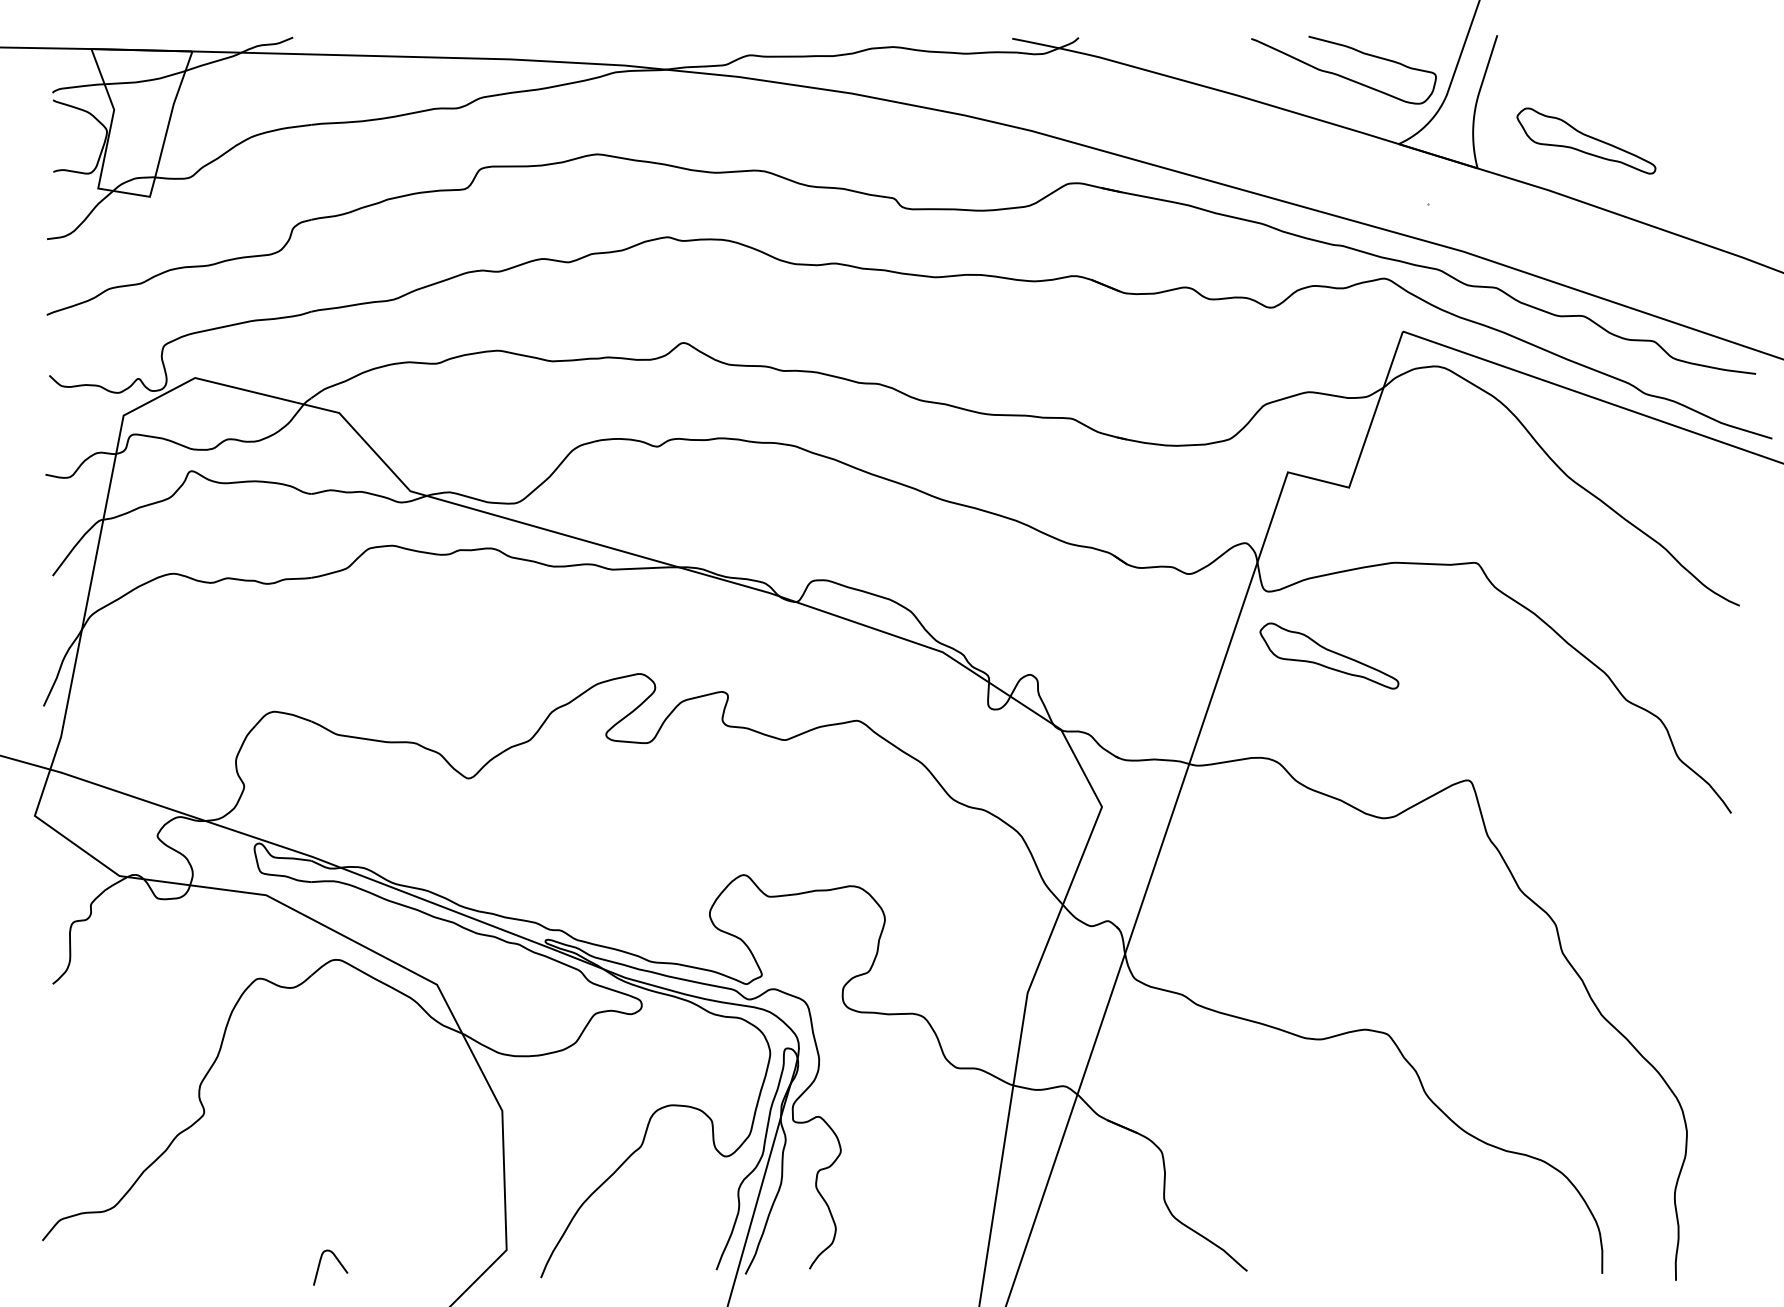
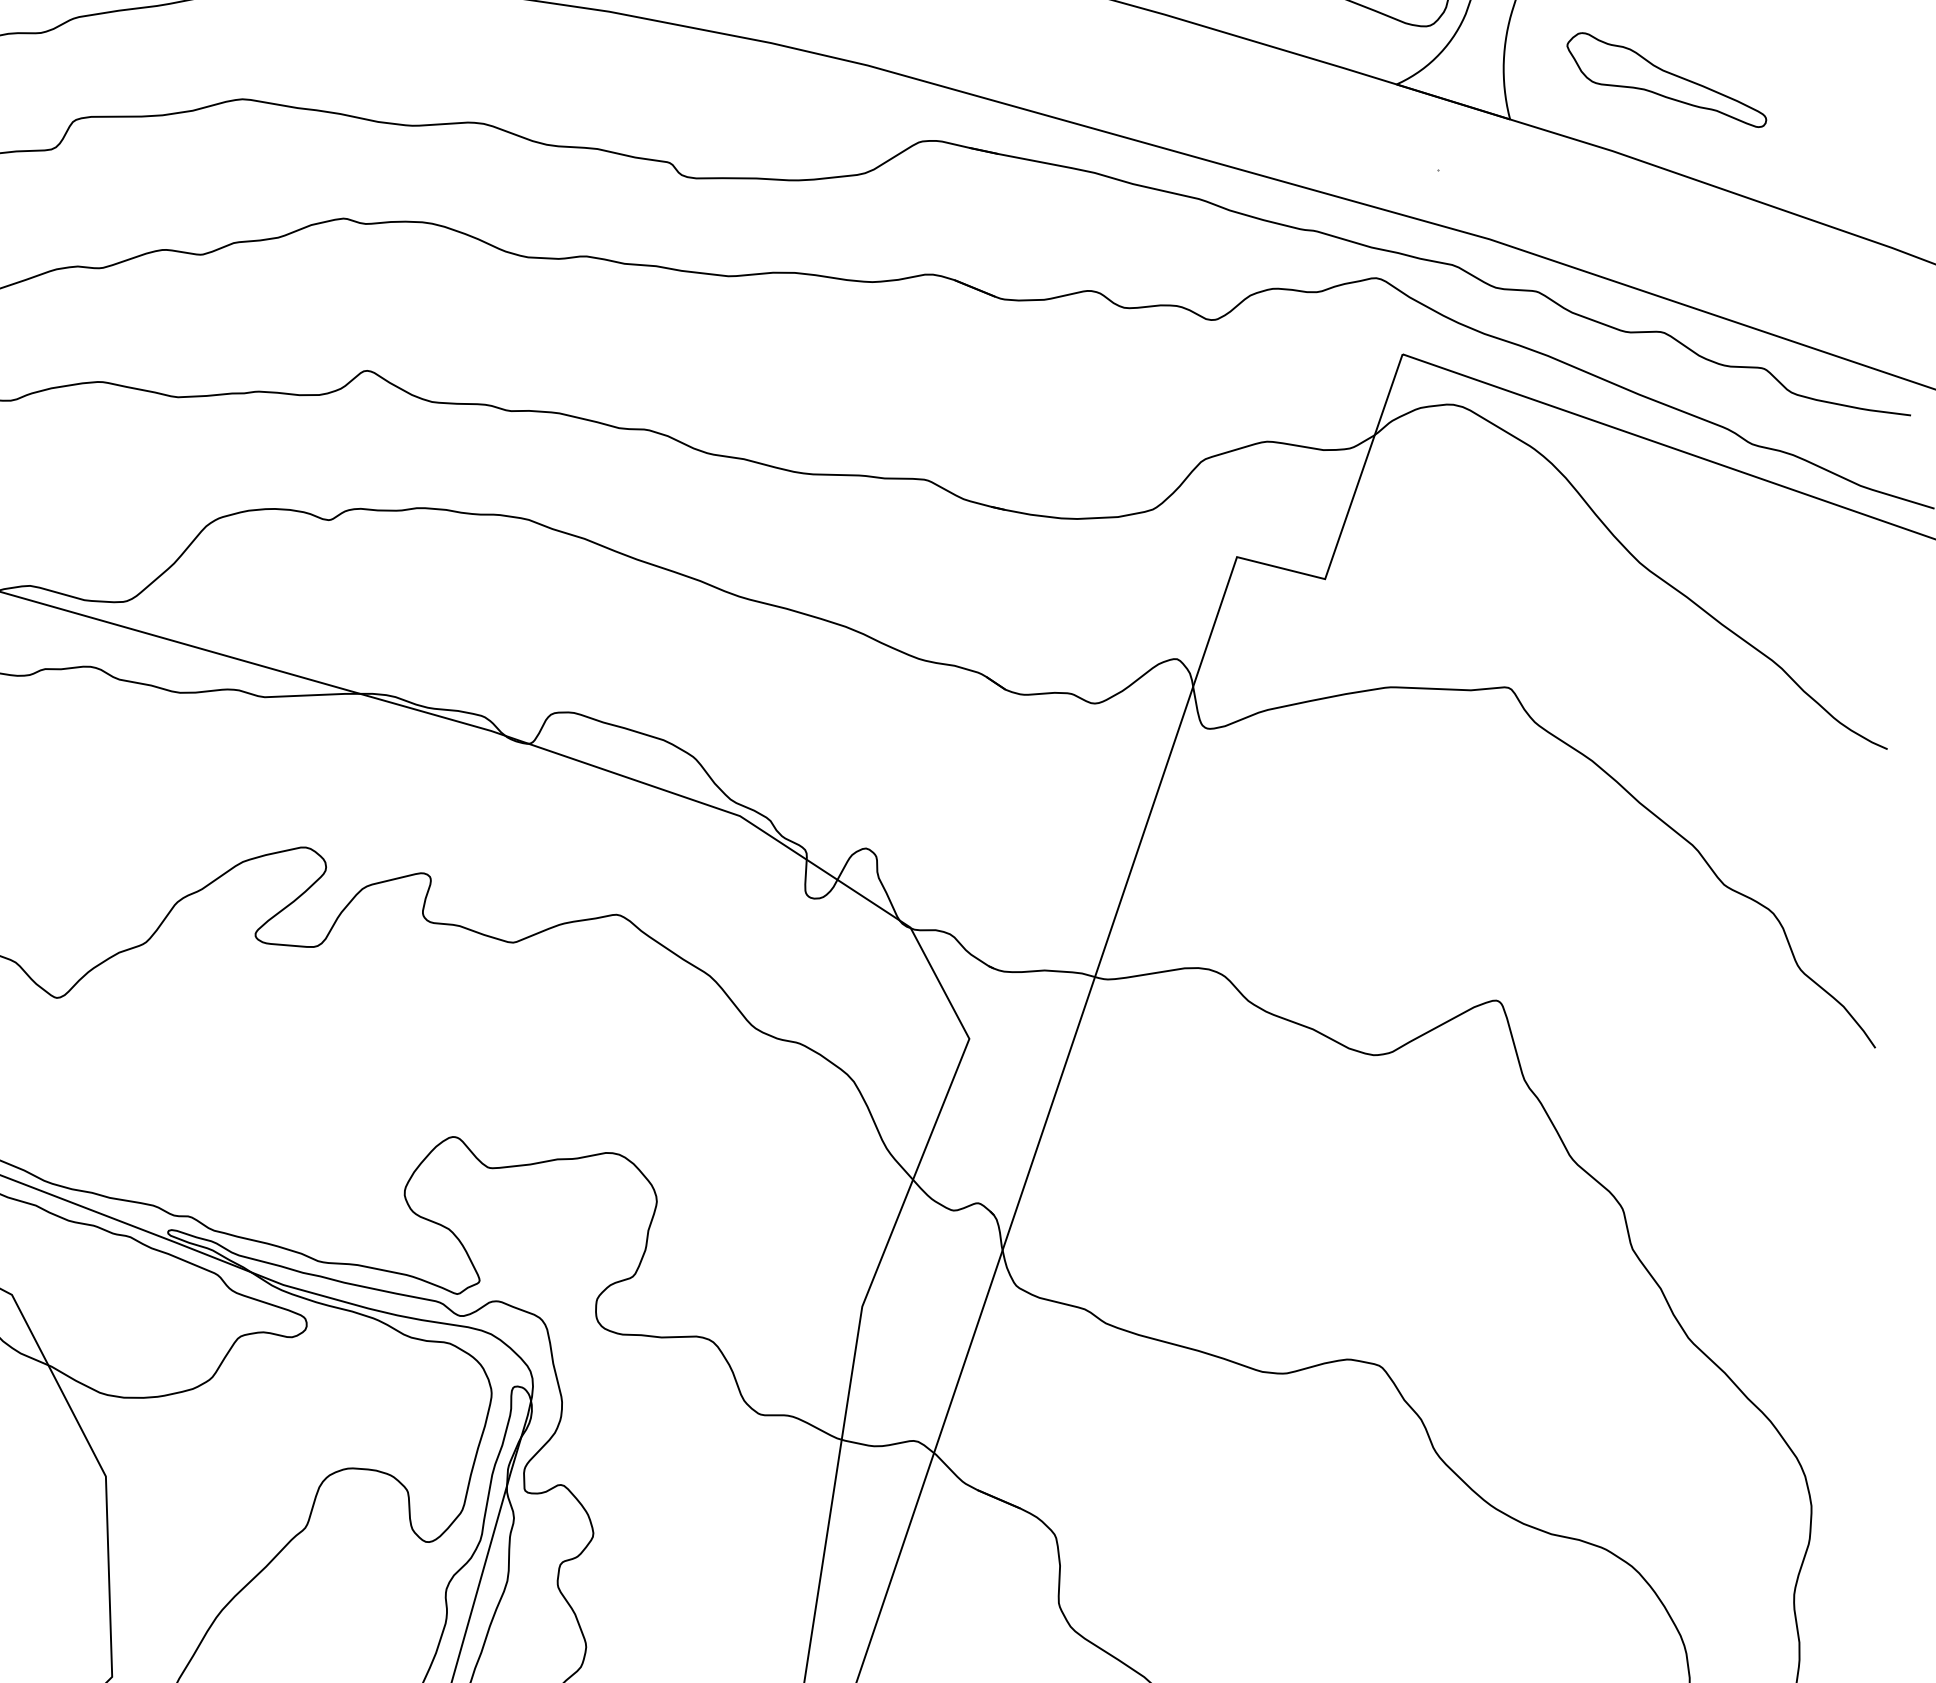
part: (1329, 655) -> (1296, 820), removed

